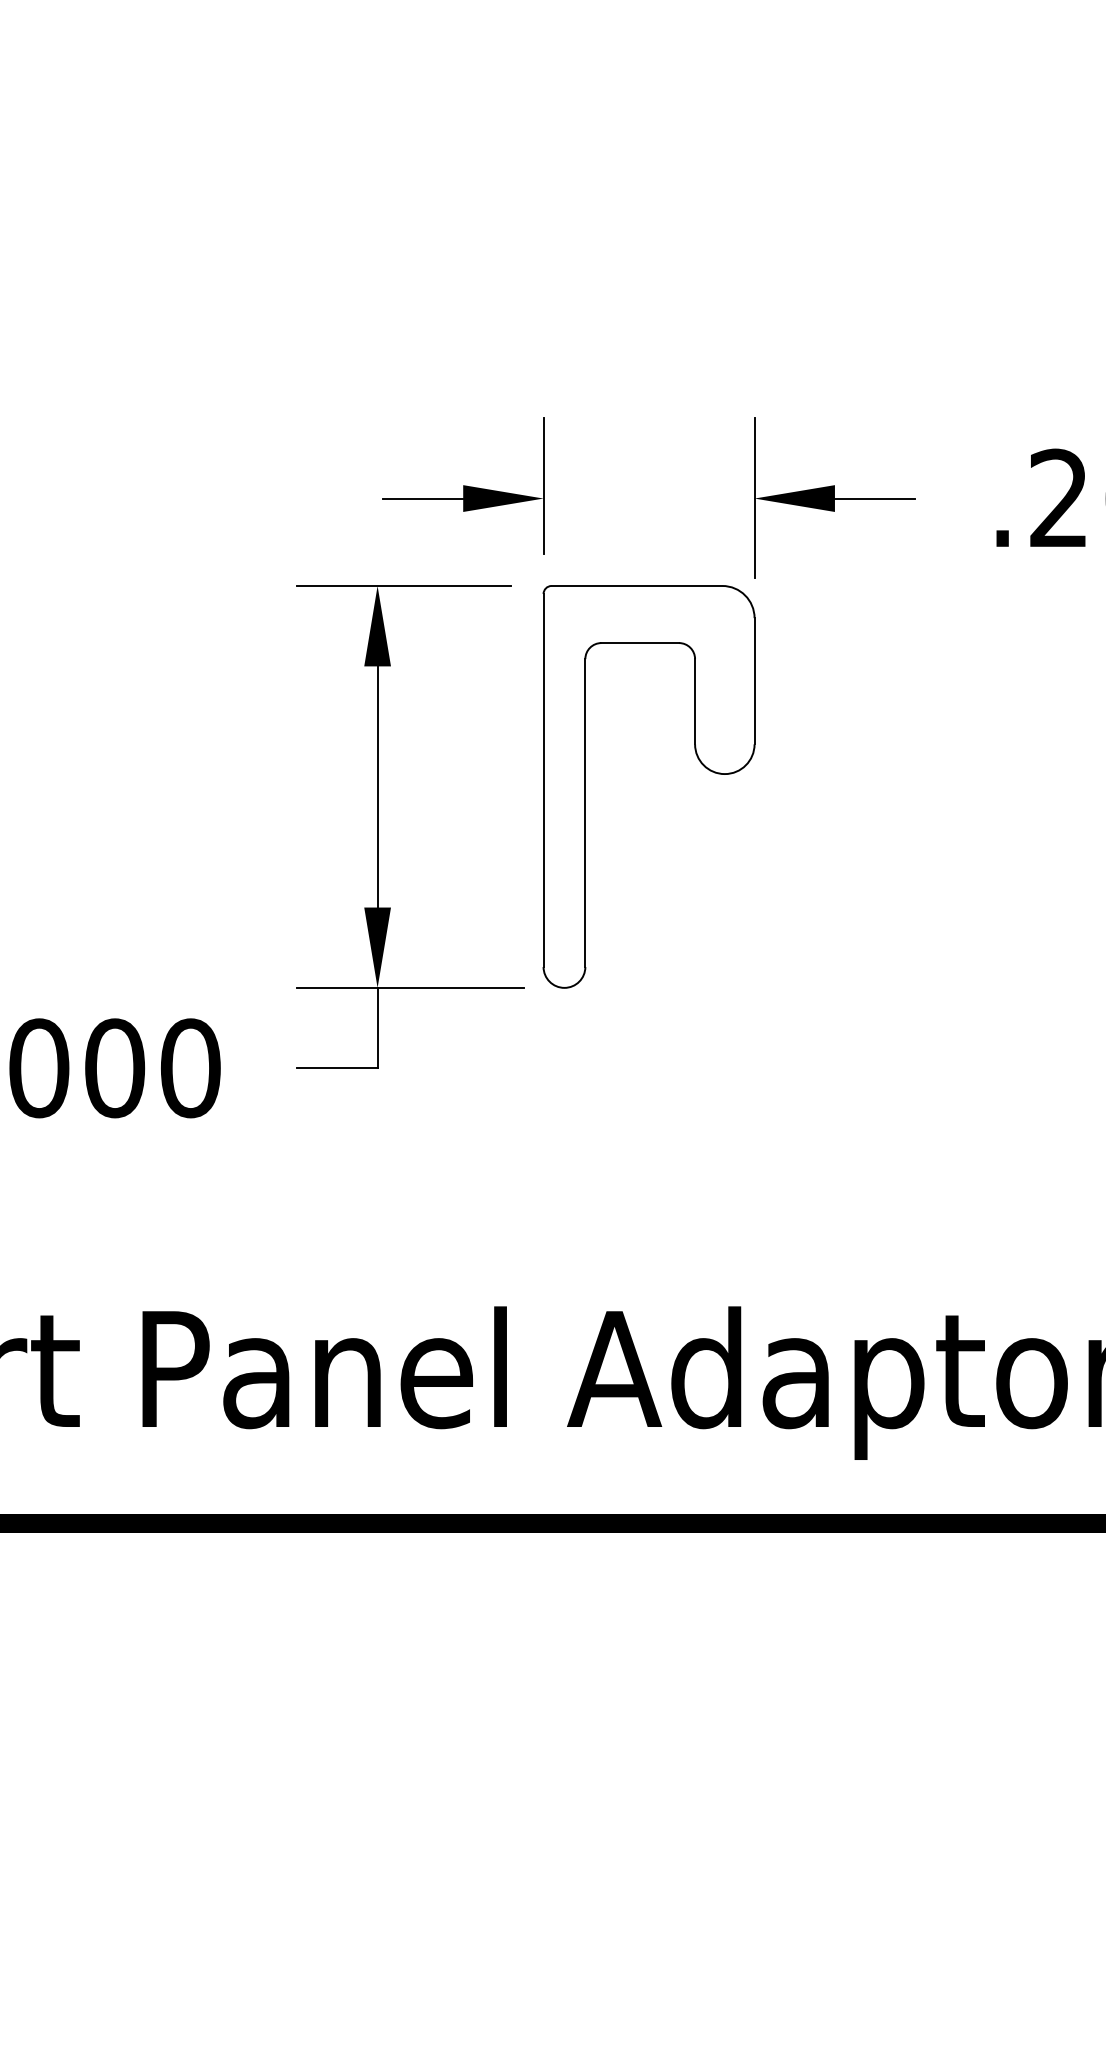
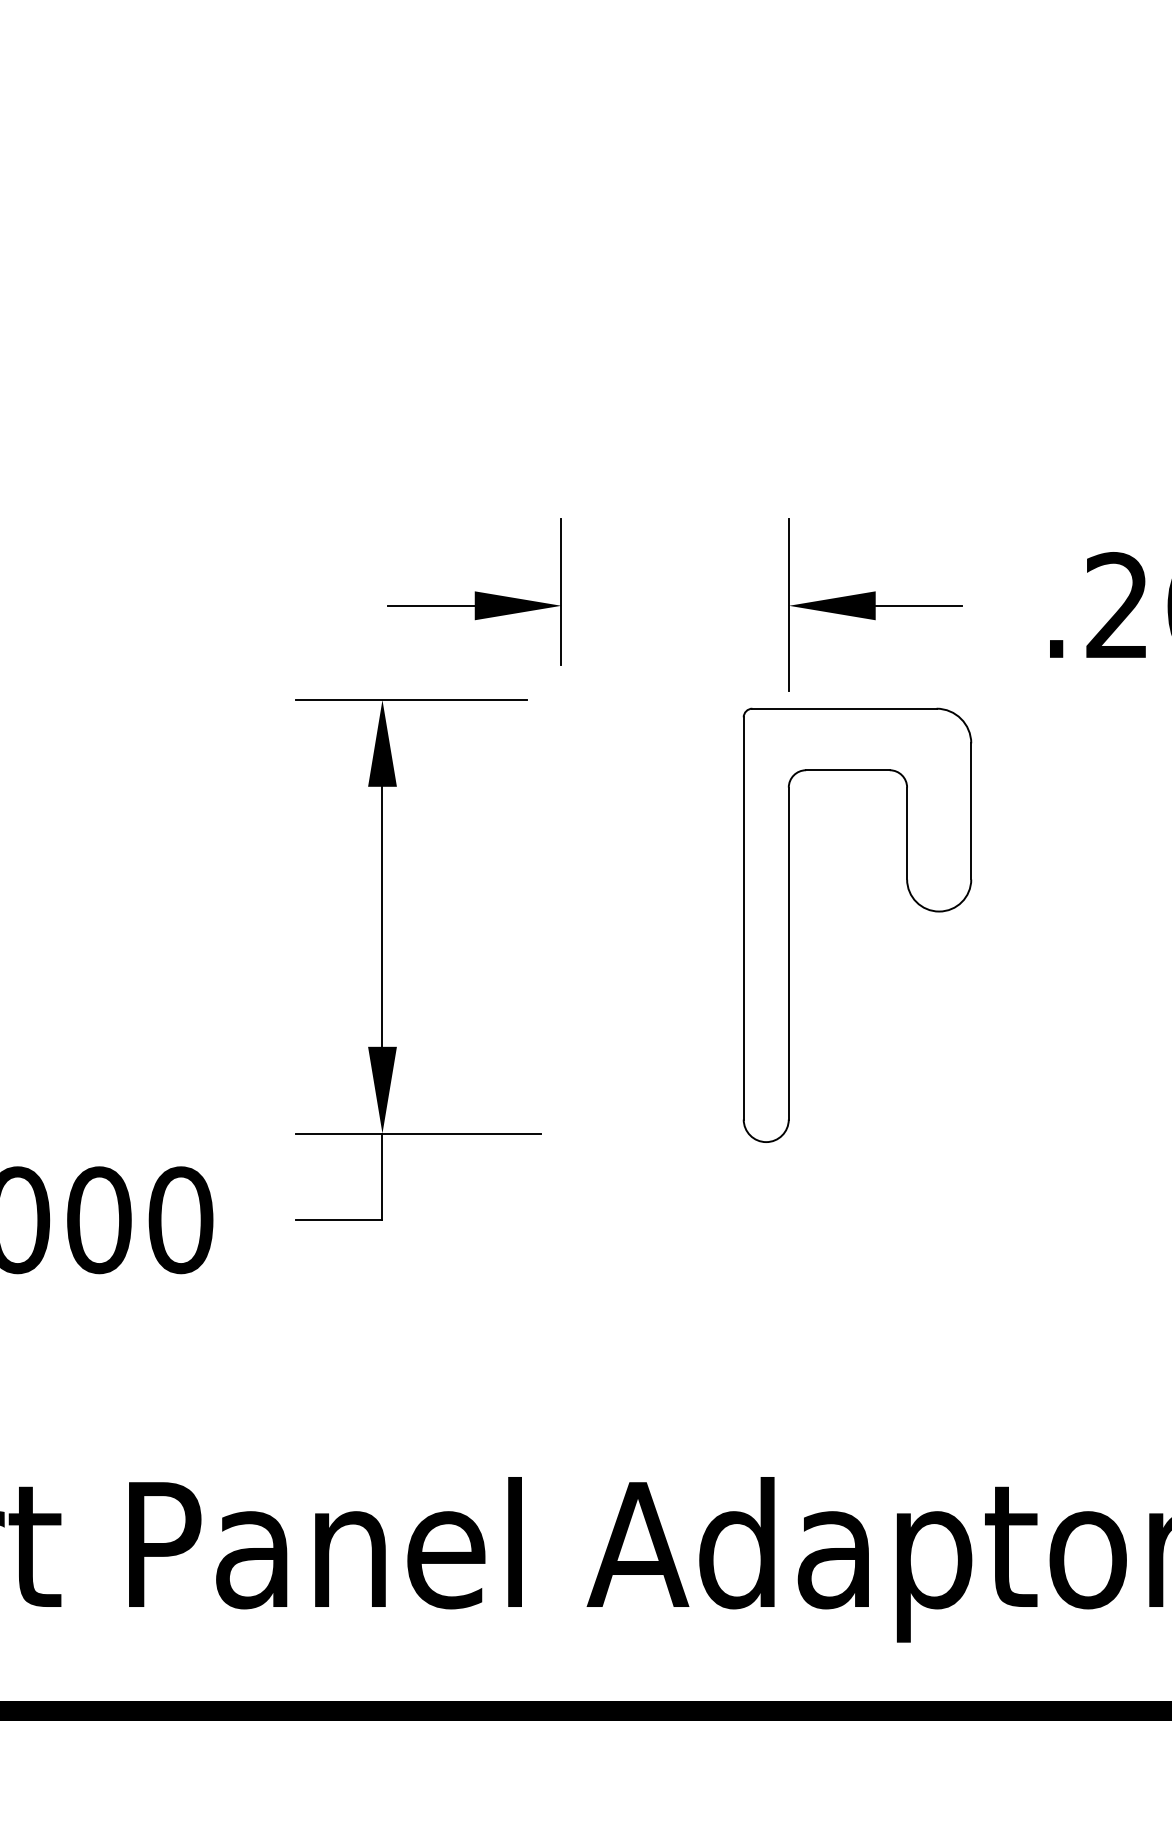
part: (698, 760) -> (910, 896), moved

